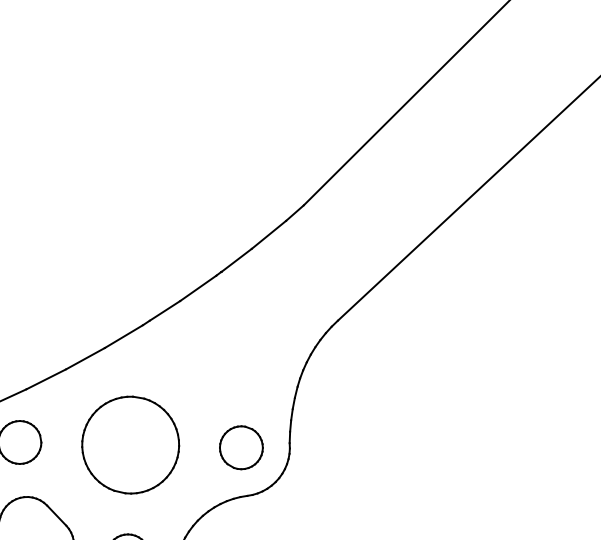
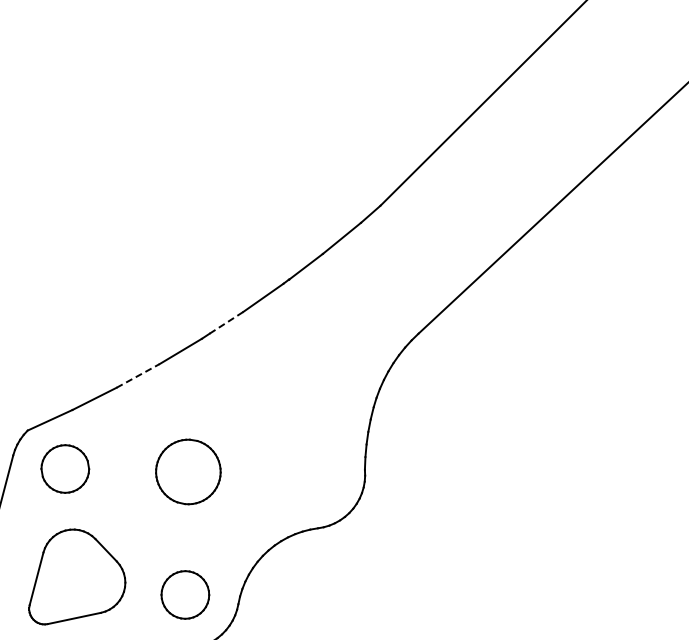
line: (165, 310) -> (226, 322), solid -> dashed
line: (85, 358) -> (138, 375), solid -> dashed
part: (130, 444) -> (188, 471), size x0.6
part: (241, 447) -> (311, 474), removed

